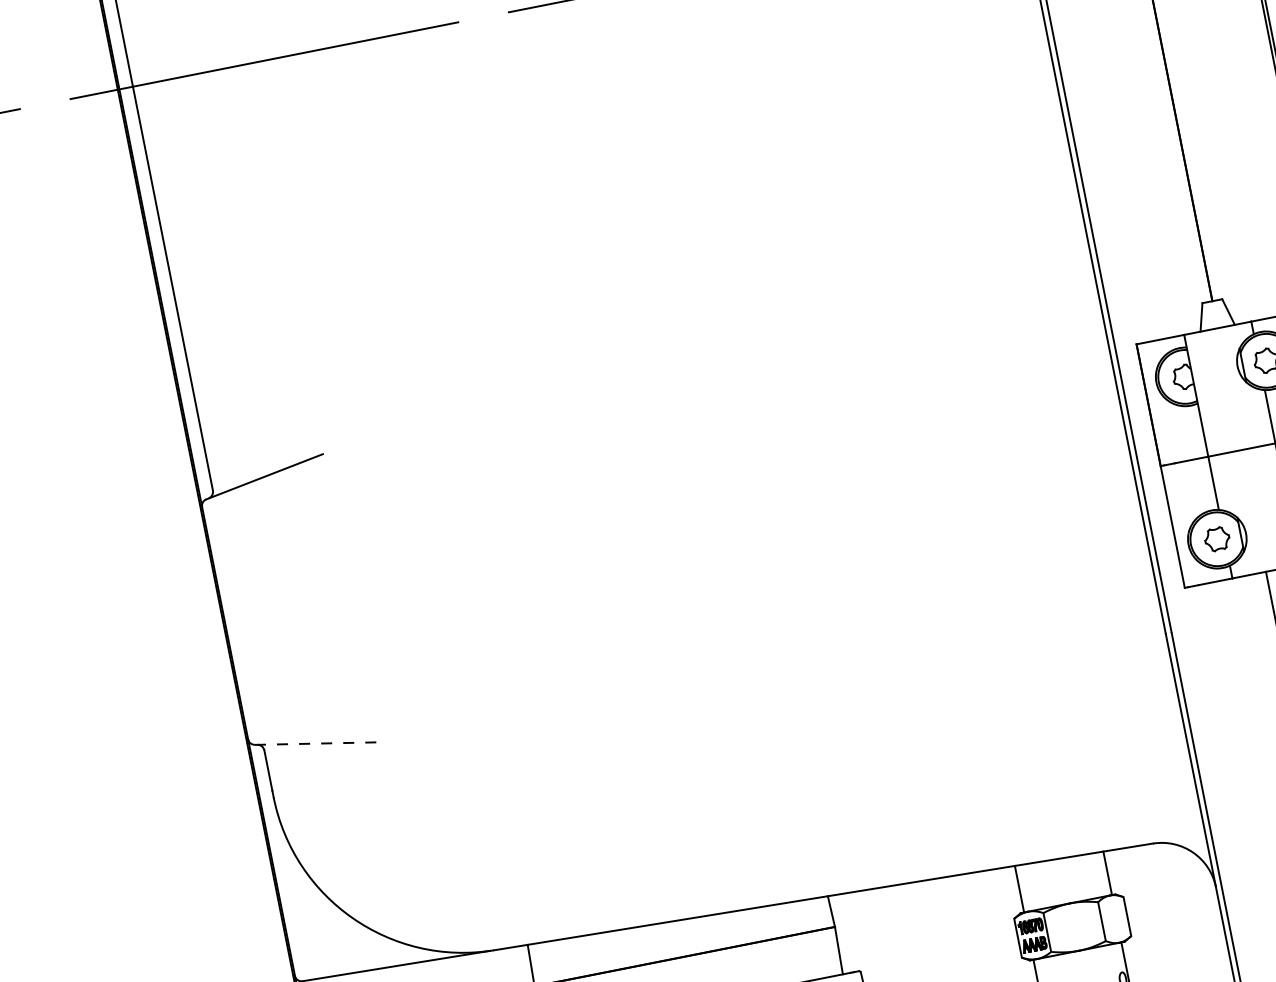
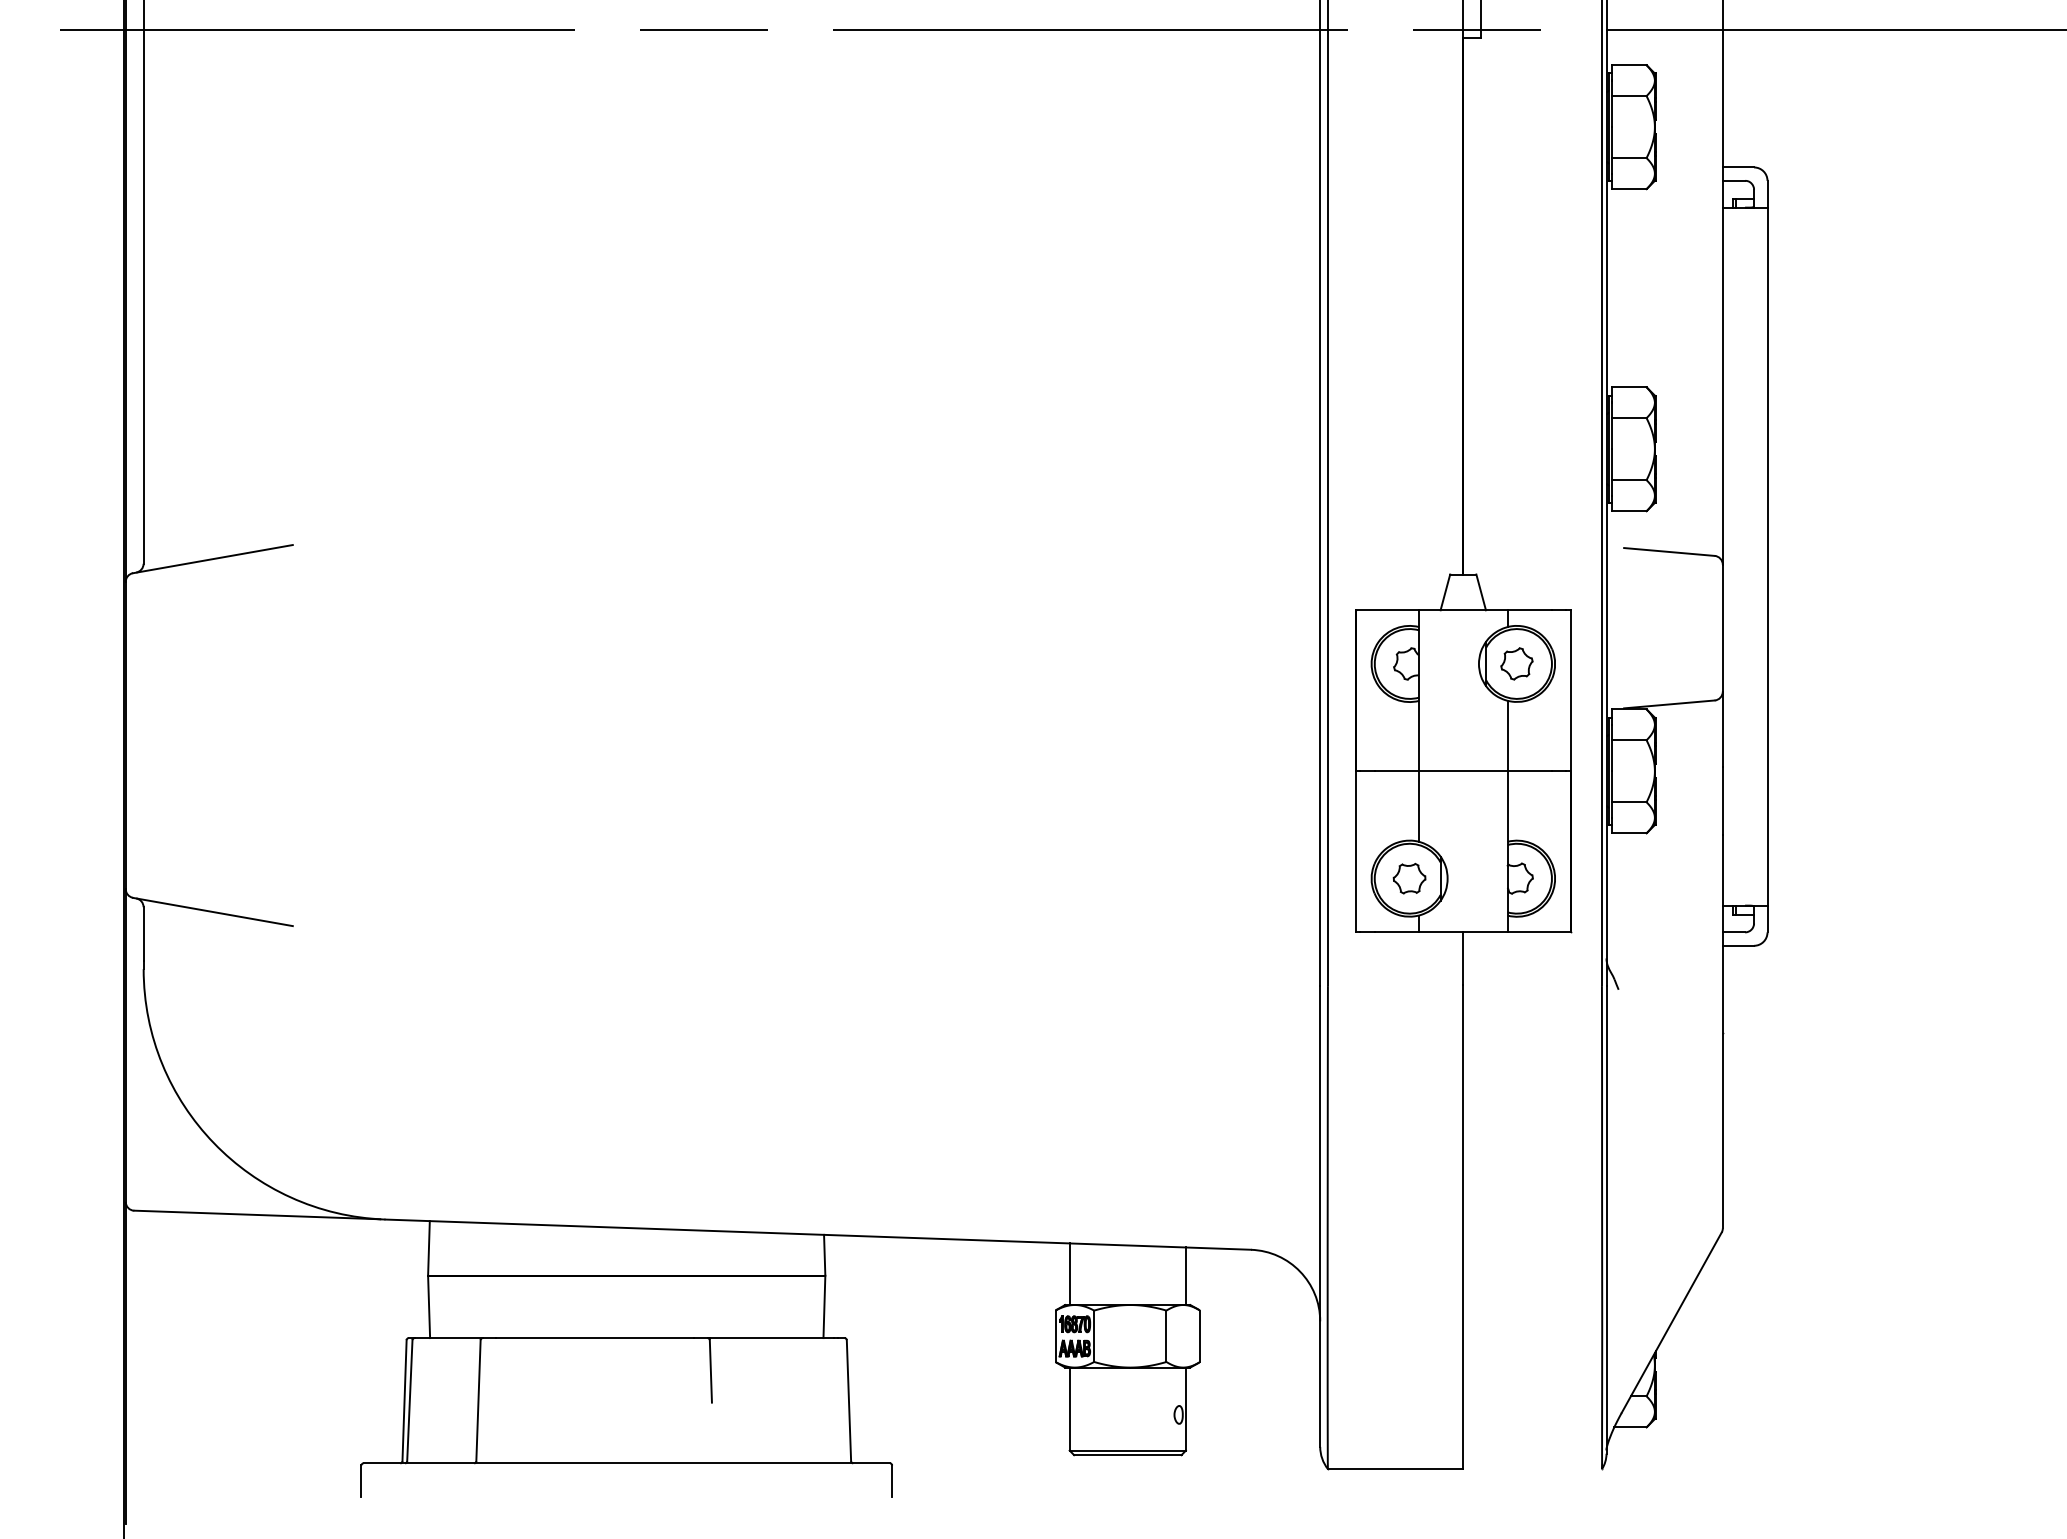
line: (317, 743) -> (213, 912), dashed -> solid

